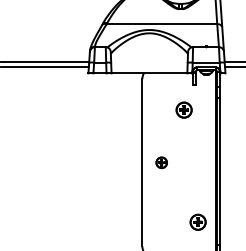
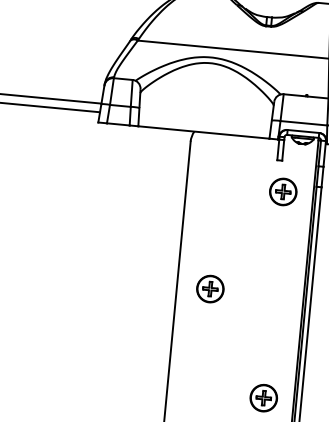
part: (183, 109) -> (282, 190), moved
part: (161, 162) -> (210, 288), size x1.43

